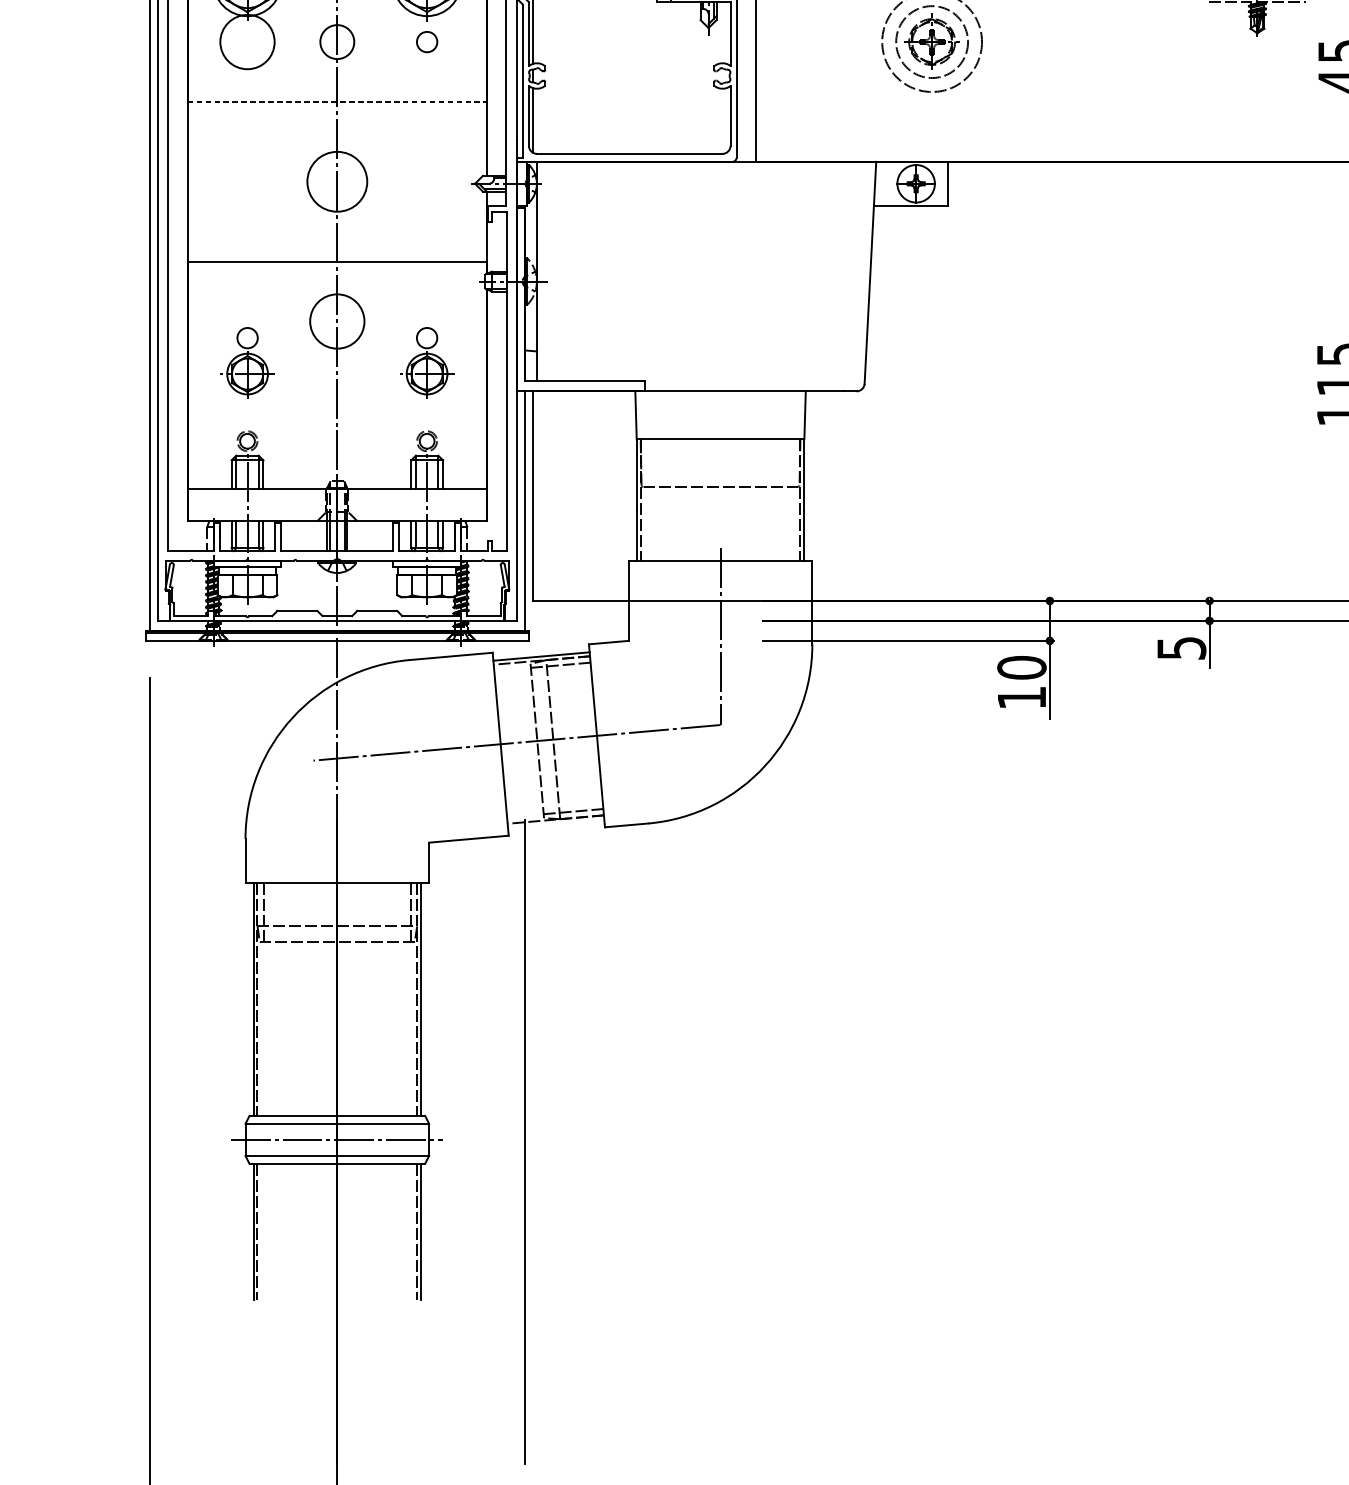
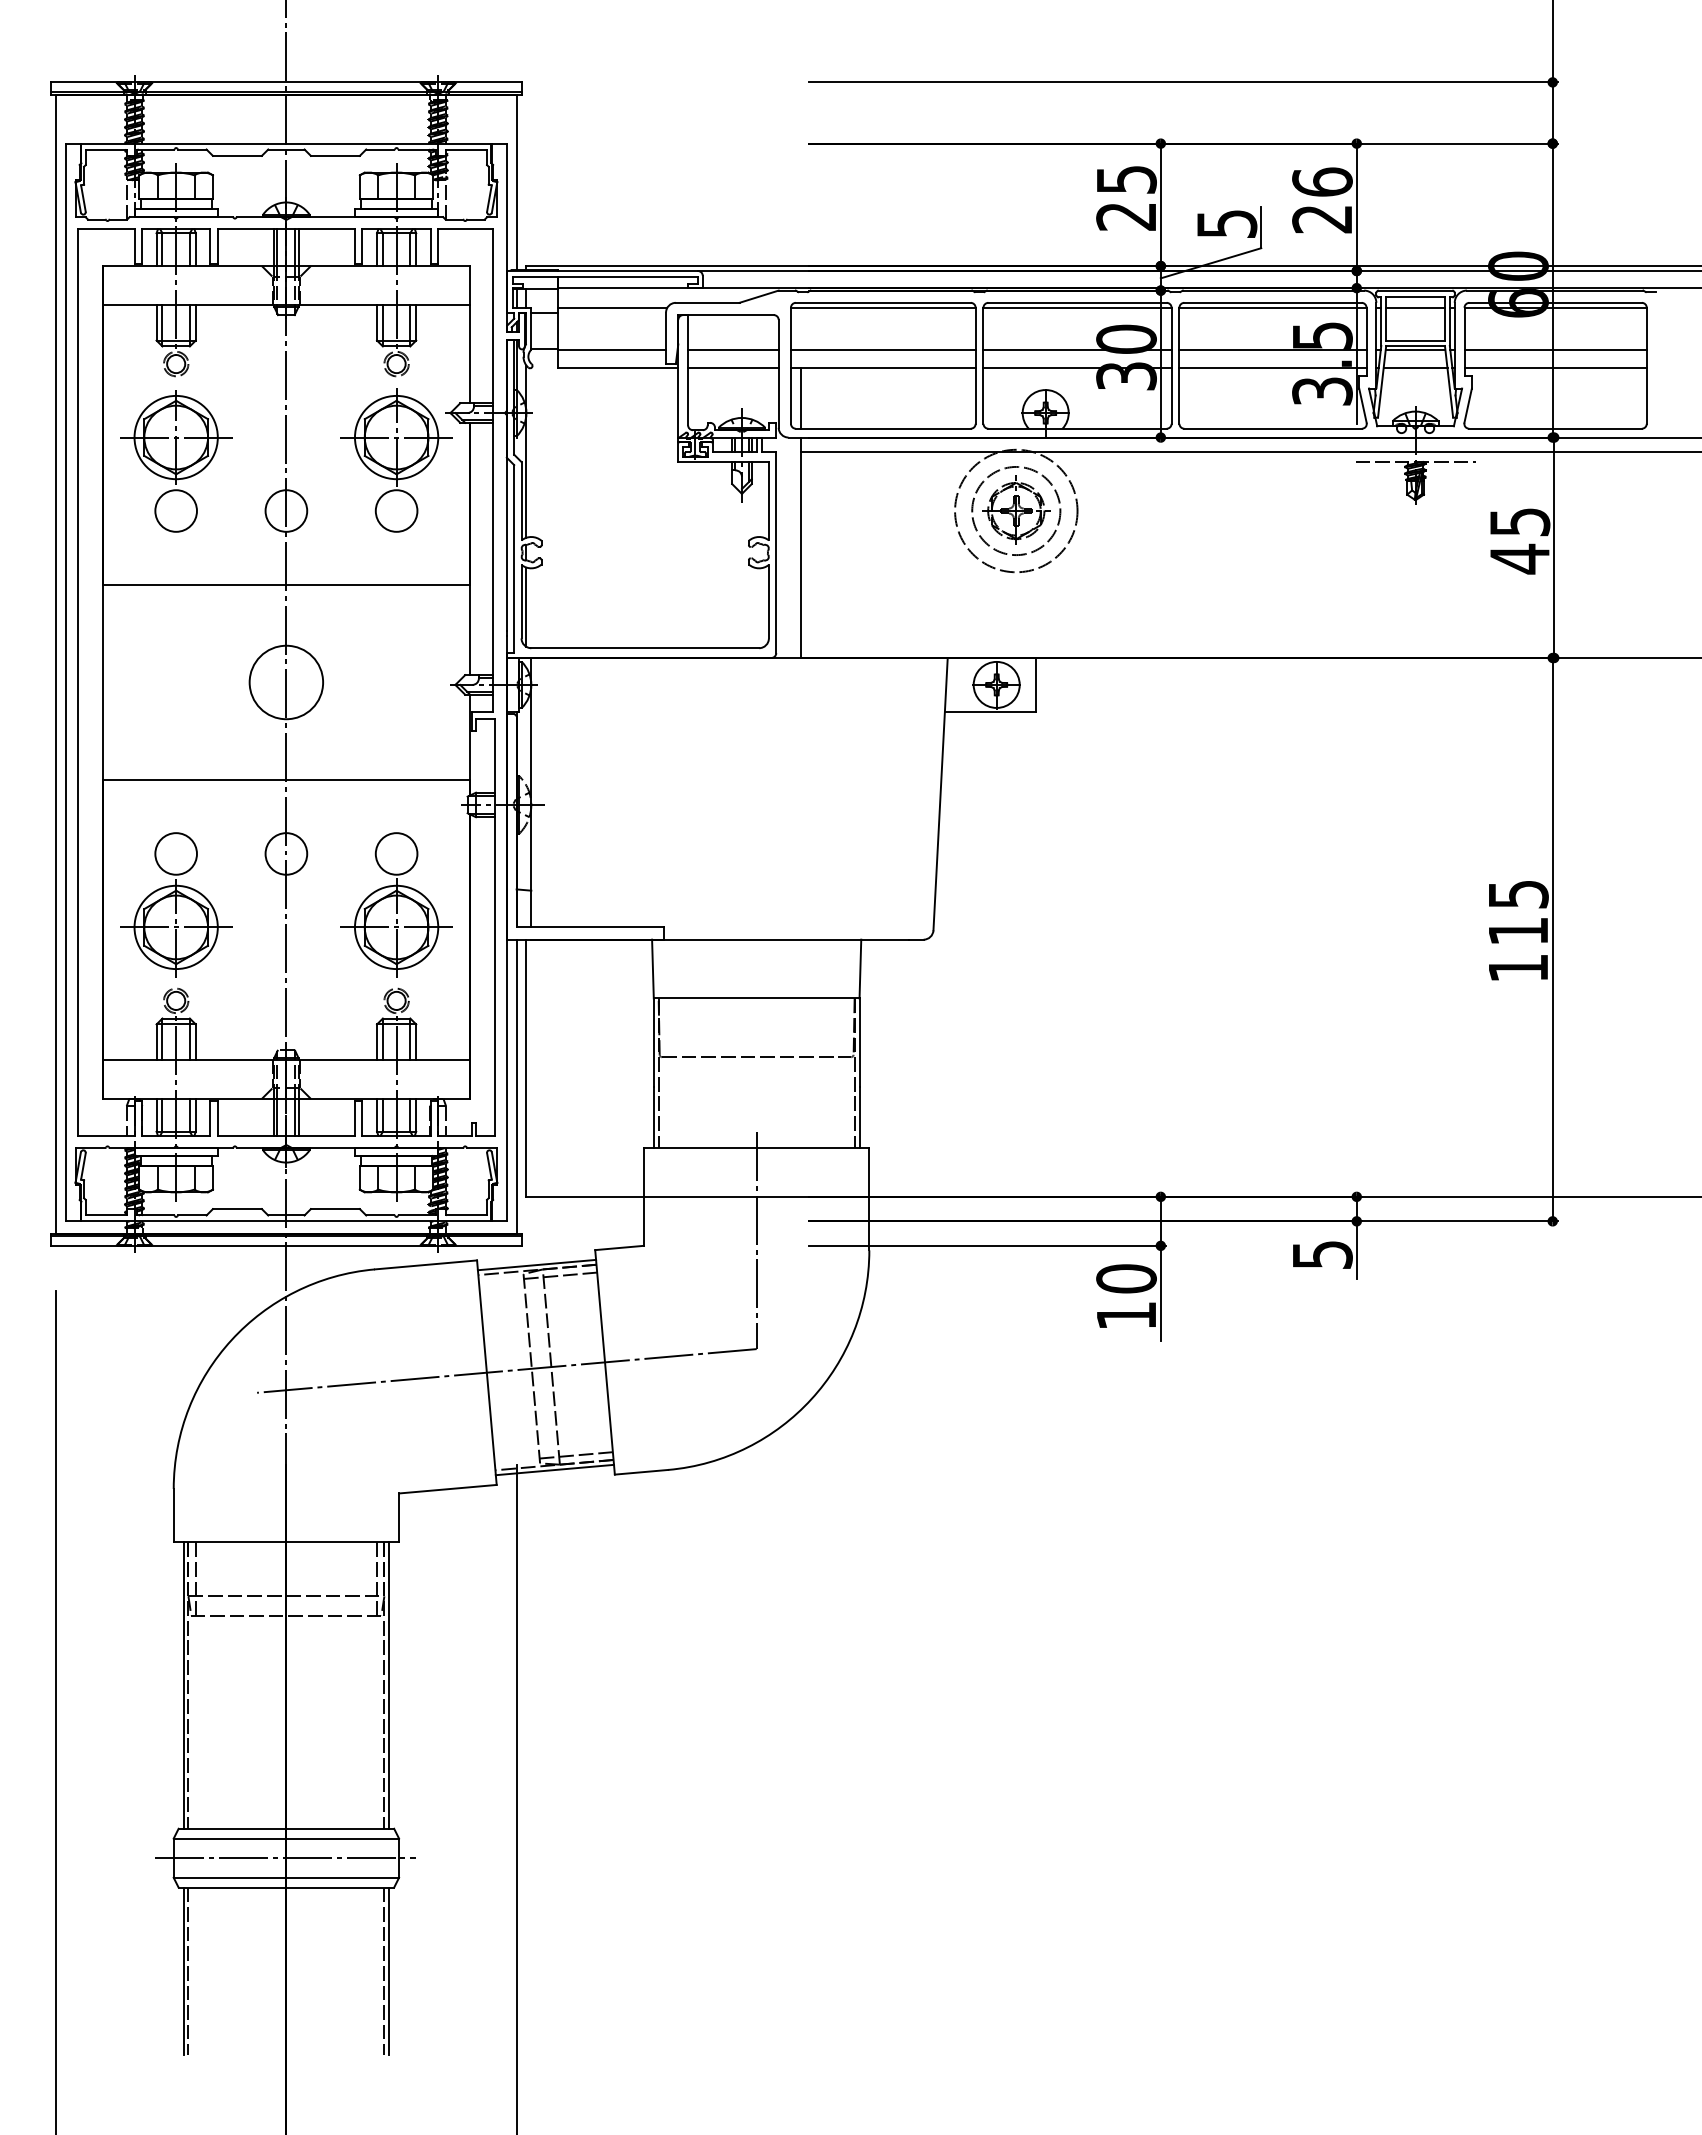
circle: (247, 41) -> (176, 510), size x0.62
circle: (427, 41) -> (396, 510), size x1.67
line: (337, 101) -> (286, 584), dashed -> solid
circle: (337, 321) -> (286, 853), size x0.62
part: (247, 362) -> (176, 904), size x1.67
part: (427, 362) -> (396, 904), size x1.67
line: (555, 823) -> (554, 1469), added

